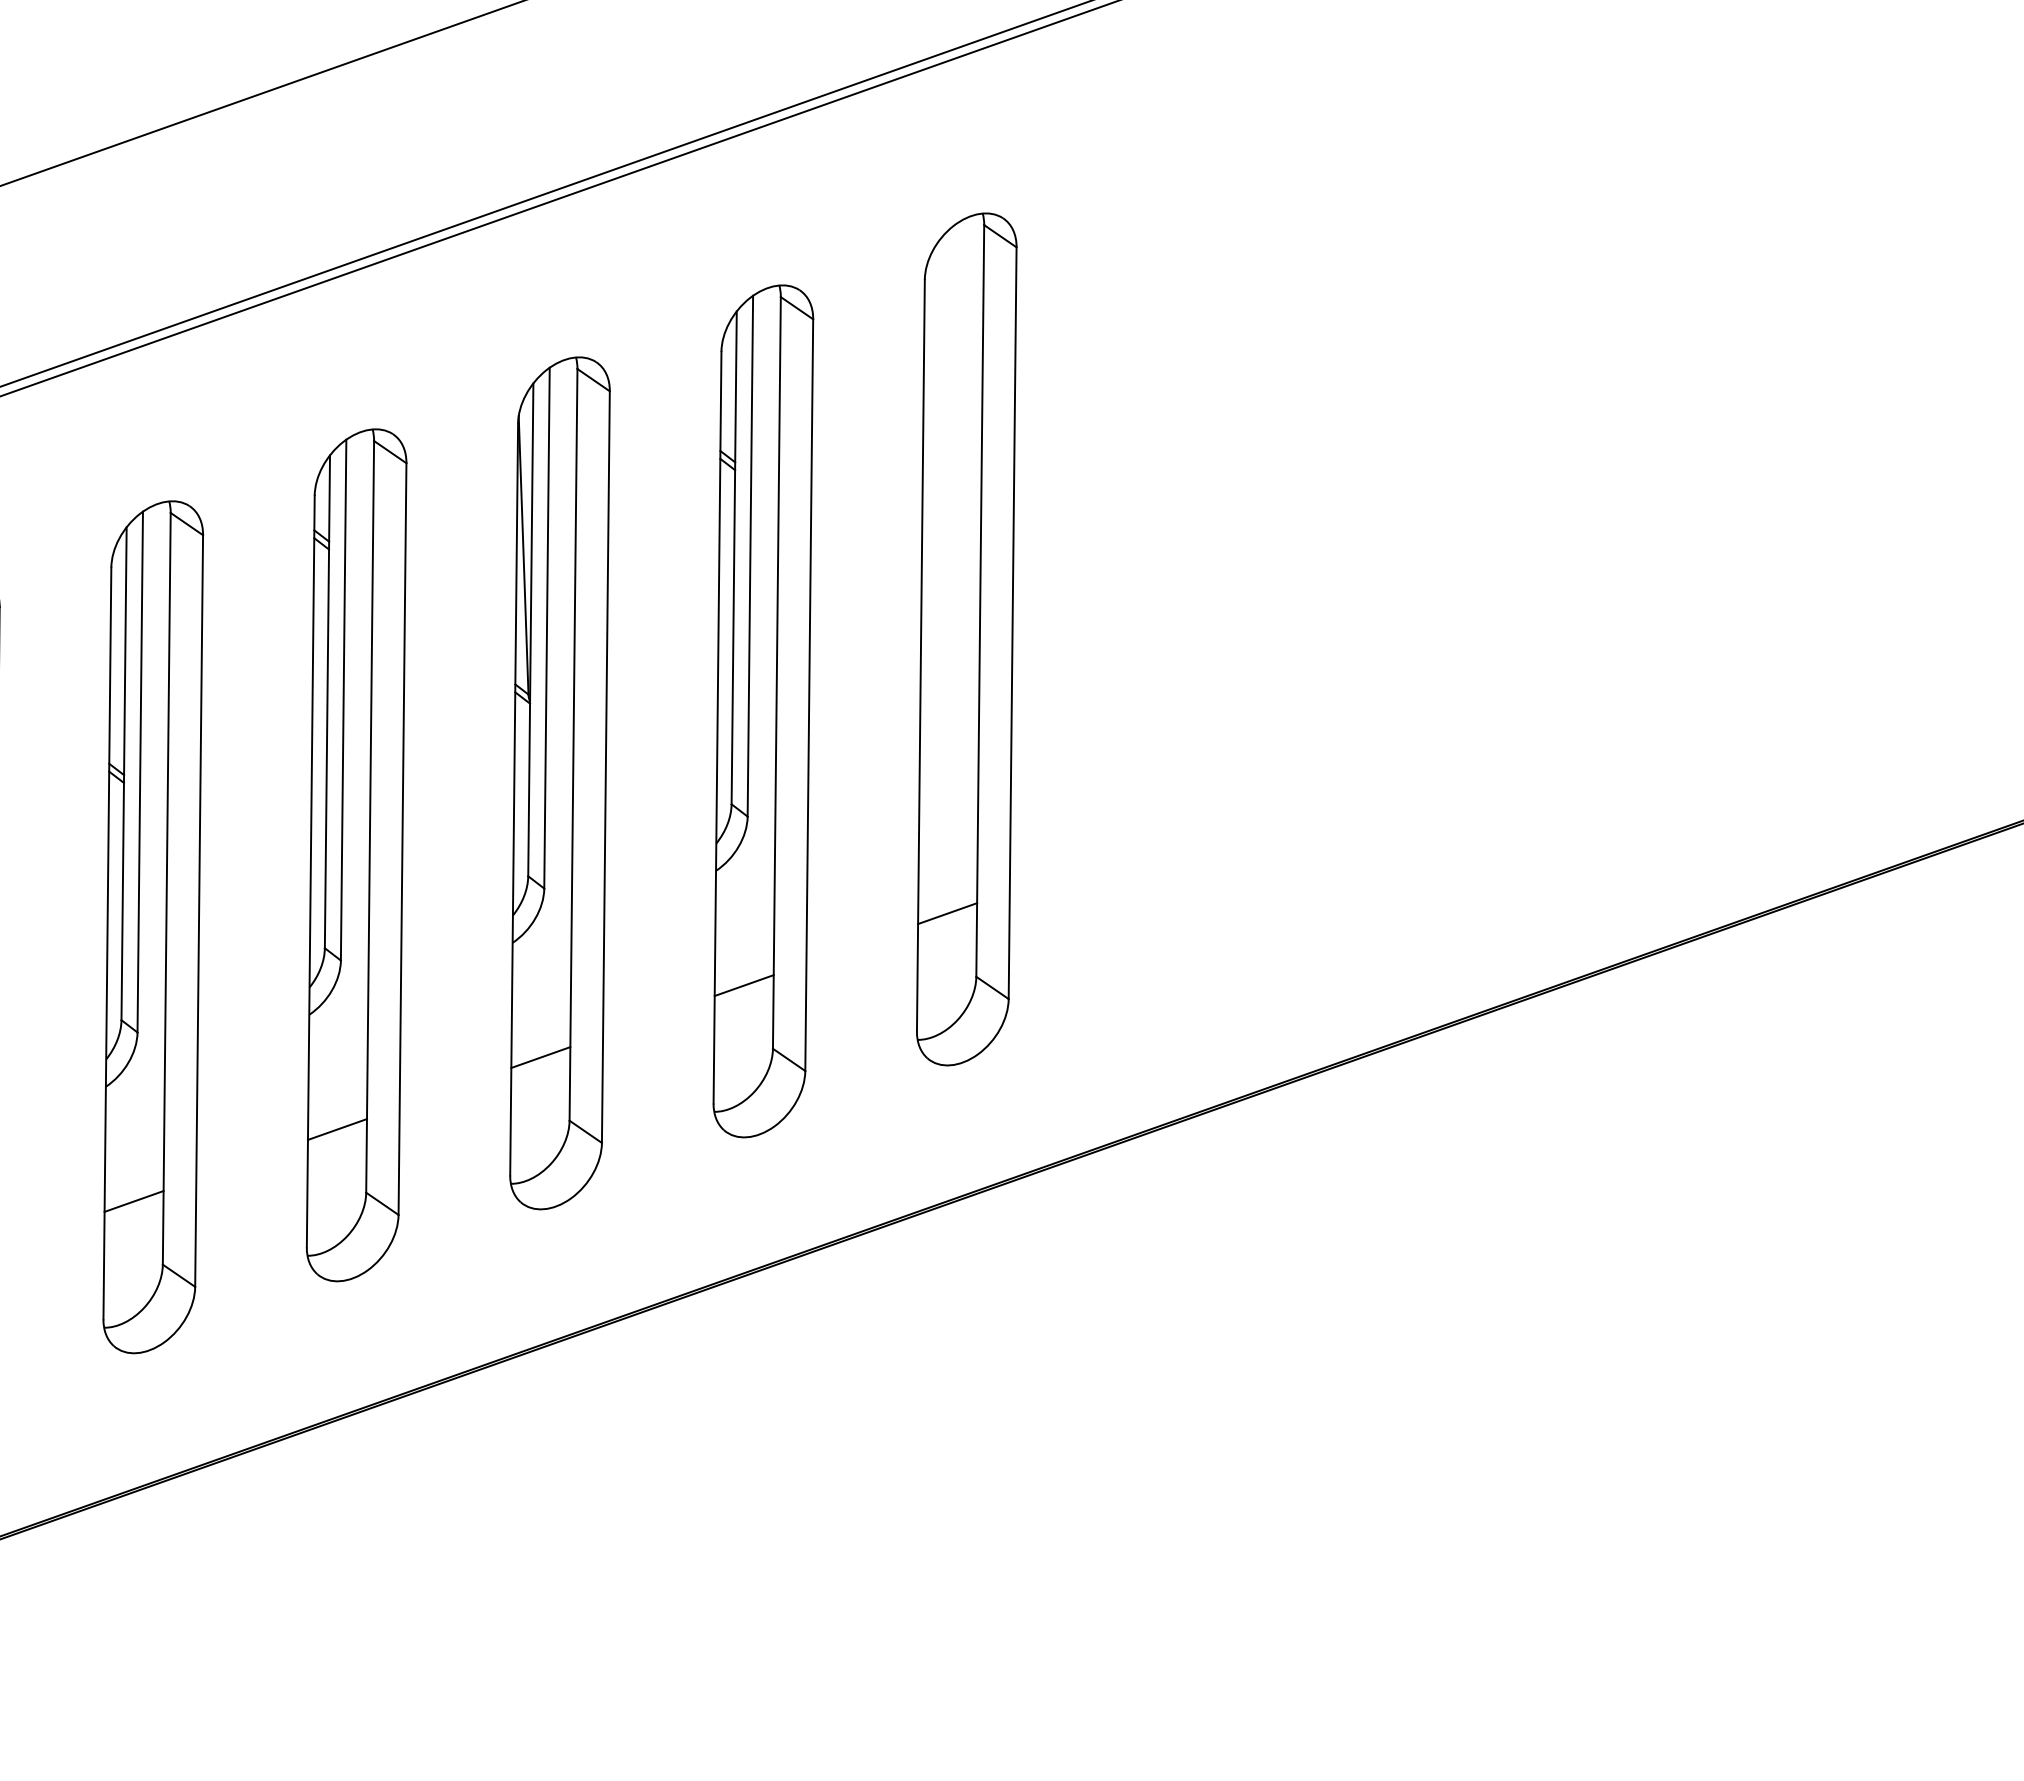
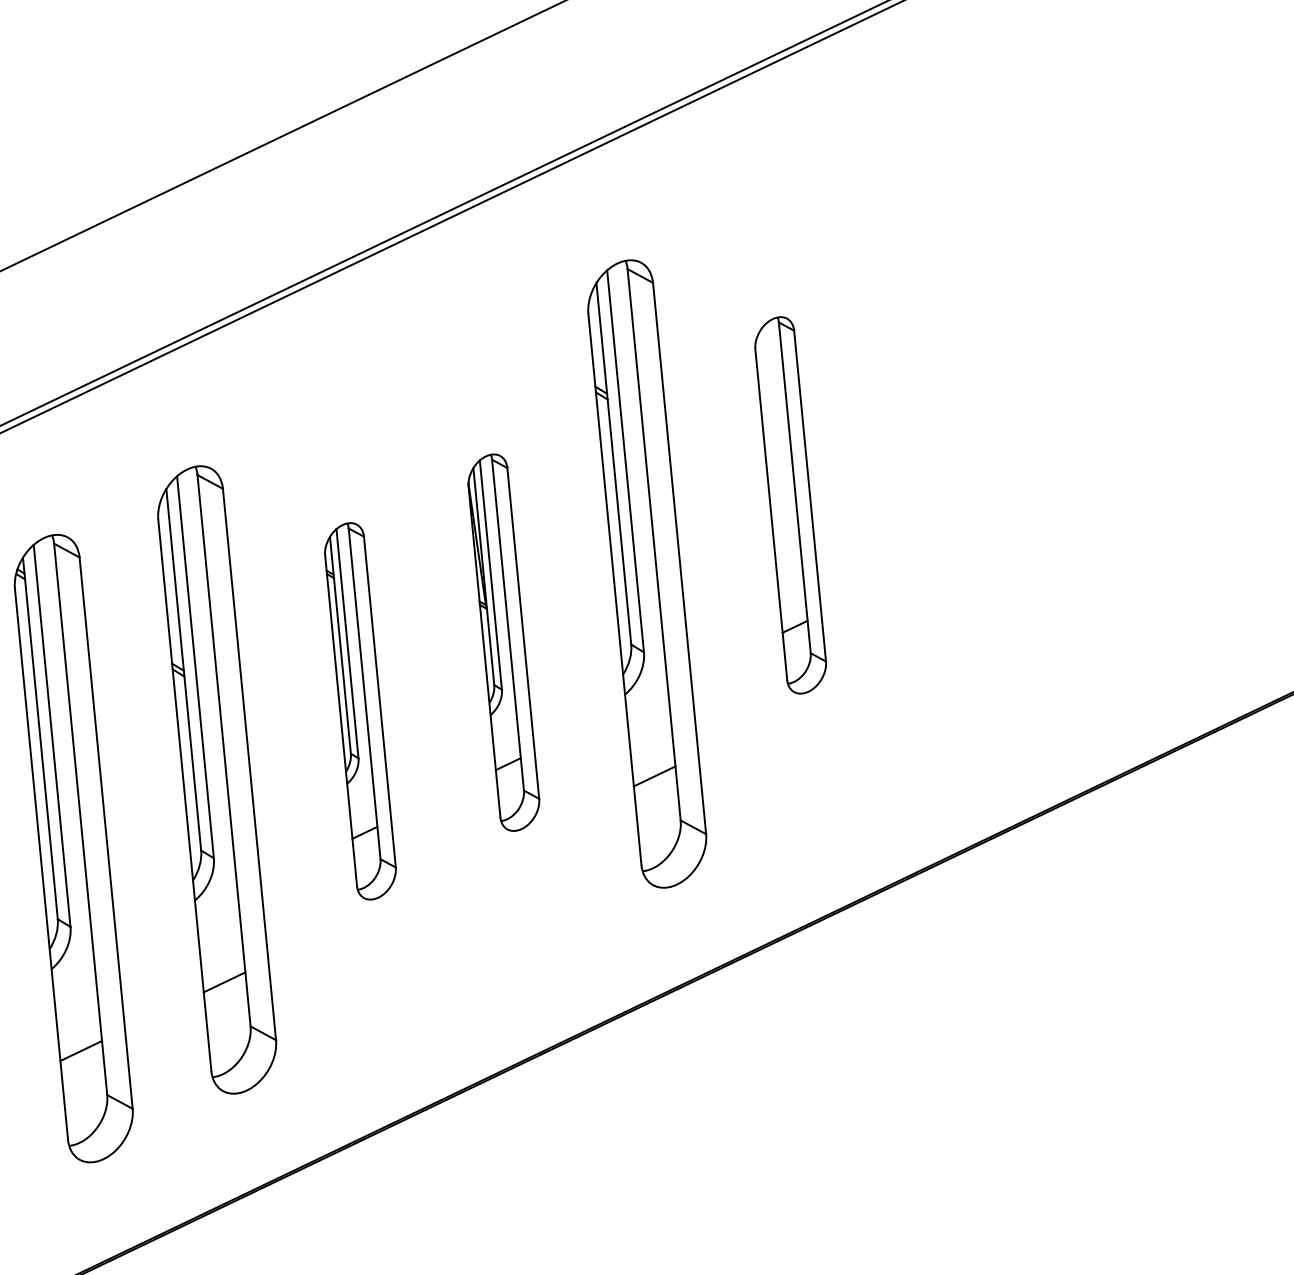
part: (966, 639) -> (790, 505), size x0.6
part: (559, 783) -> (503, 642), size x0.6
part: (356, 855) -> (360, 711), size x0.6

